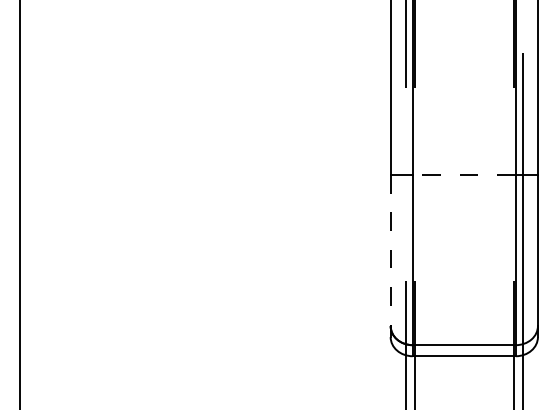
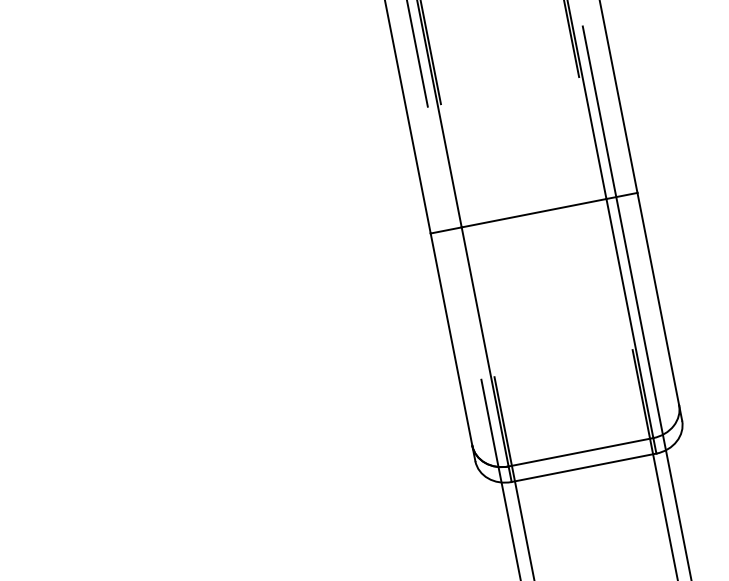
line: (464, 174) -> (534, 212), dashed -> solid
line: (390, 250) -> (451, 339), dashed -> solid

